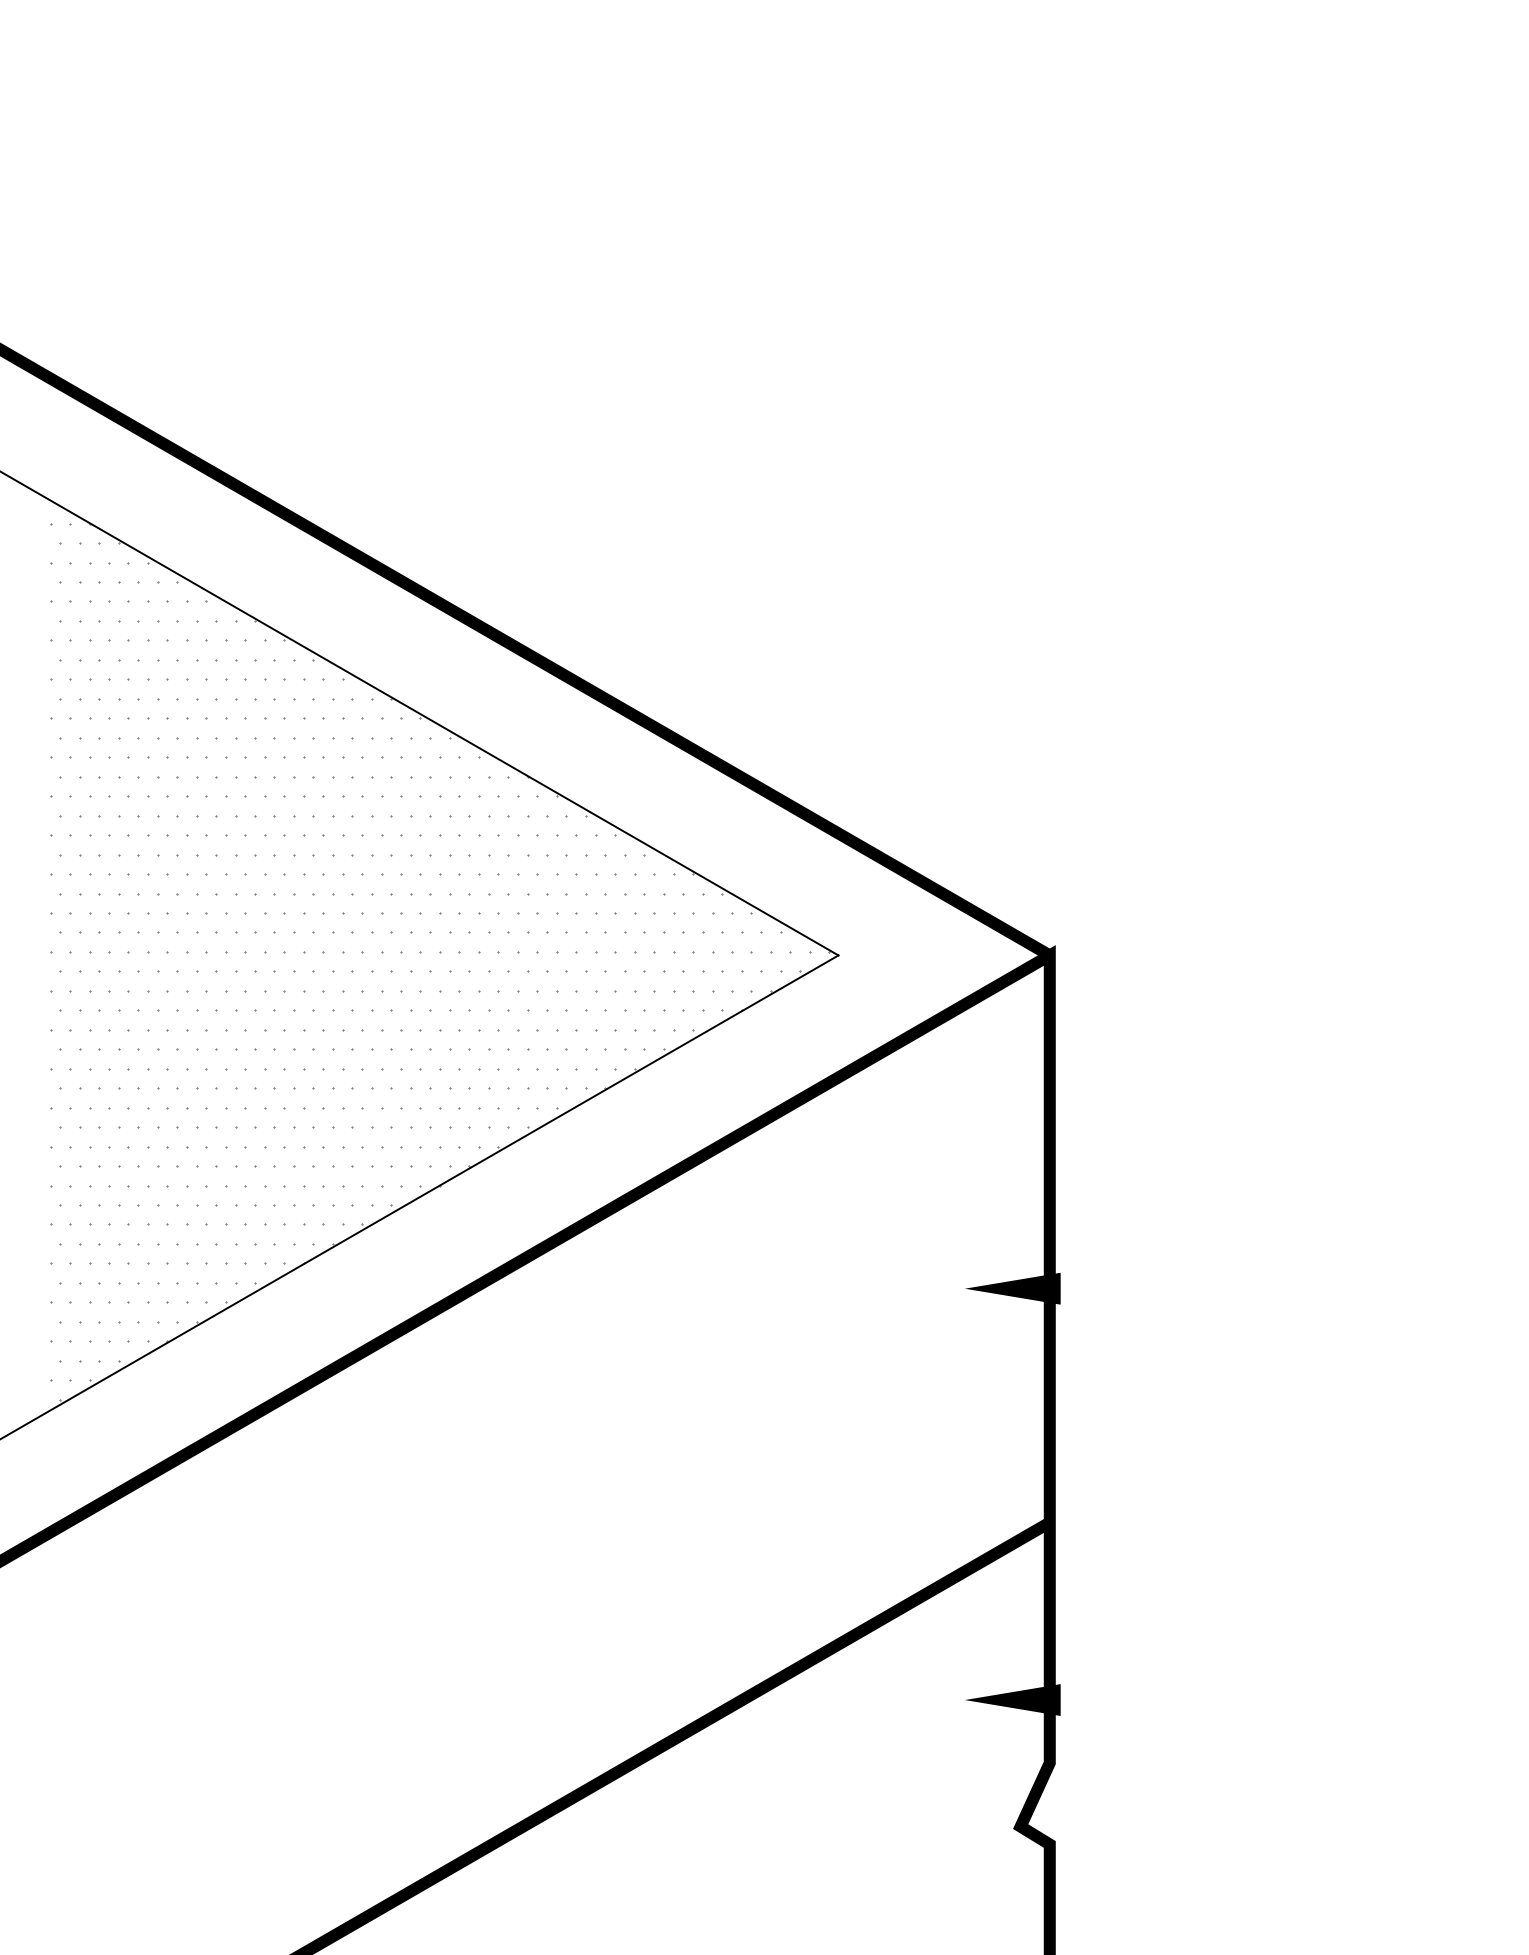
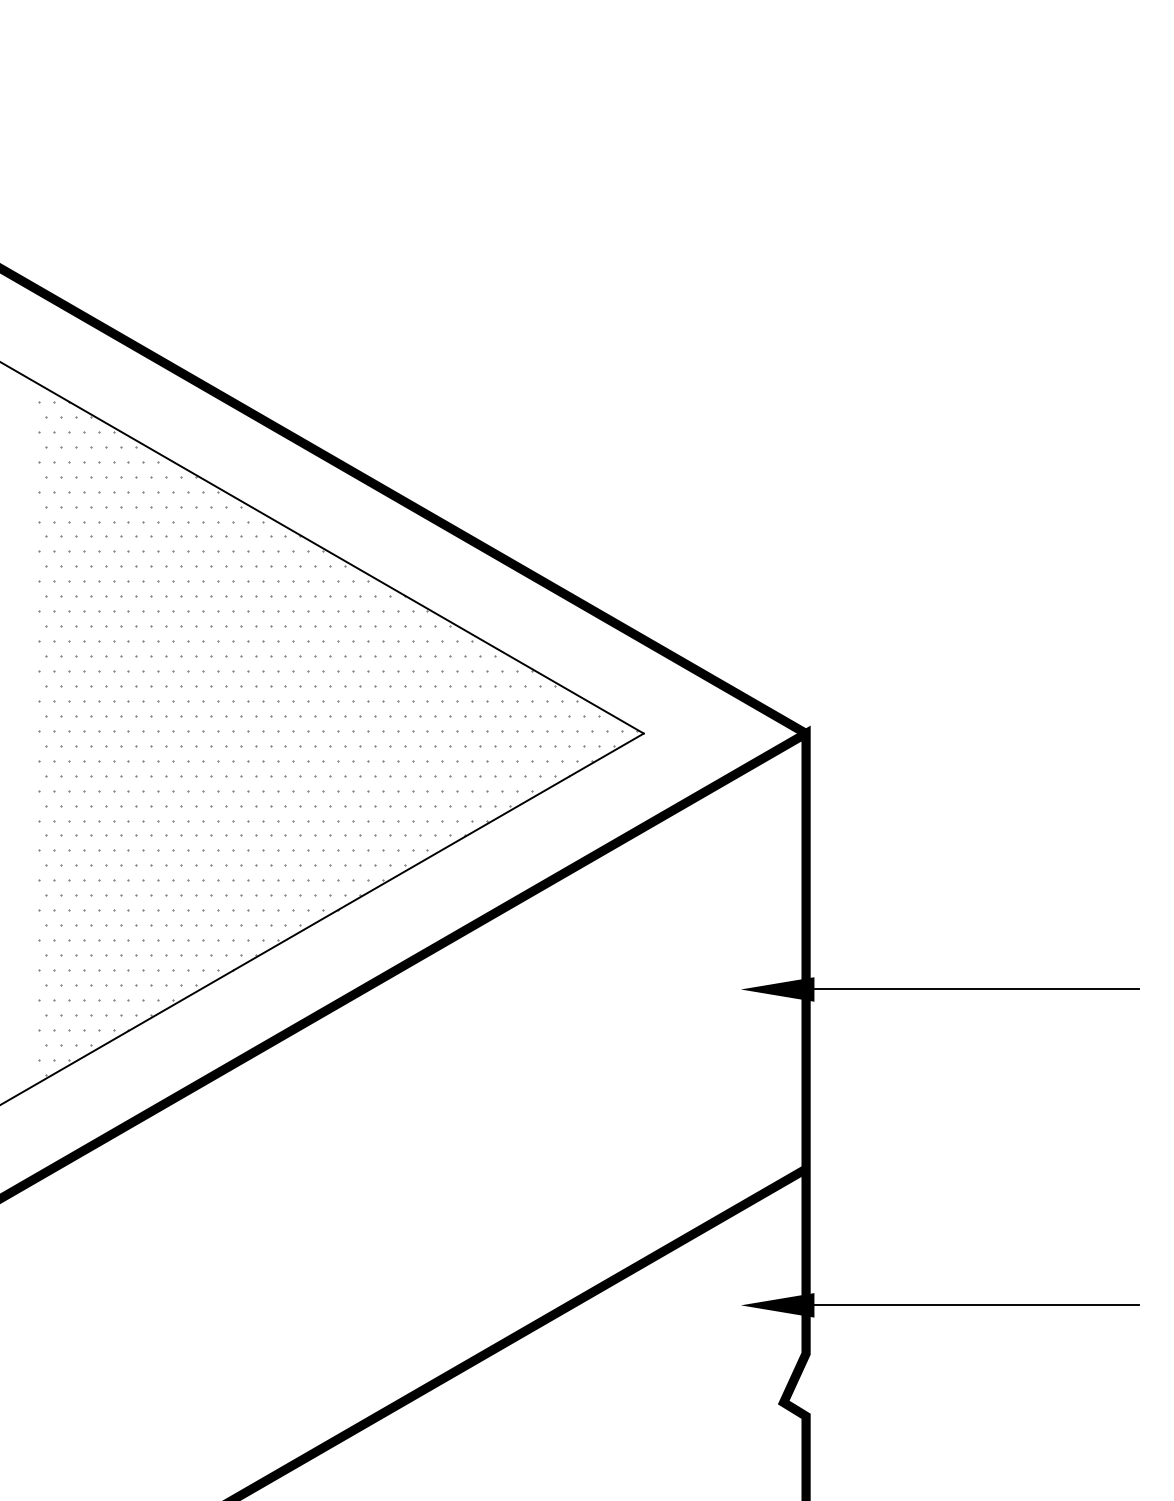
line: (1271, 1288) -> (976, 989), added
line: (1271, 1700) -> (976, 1305), added

